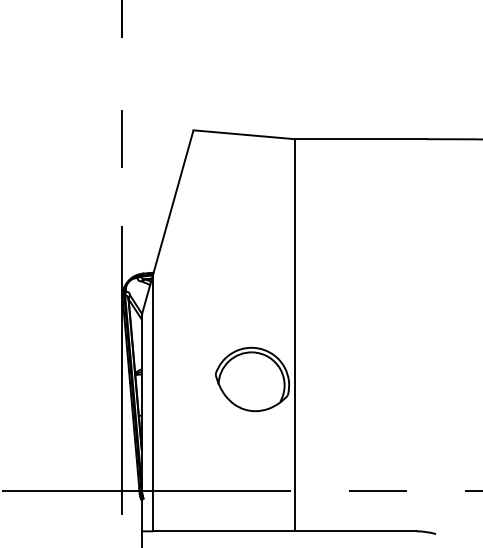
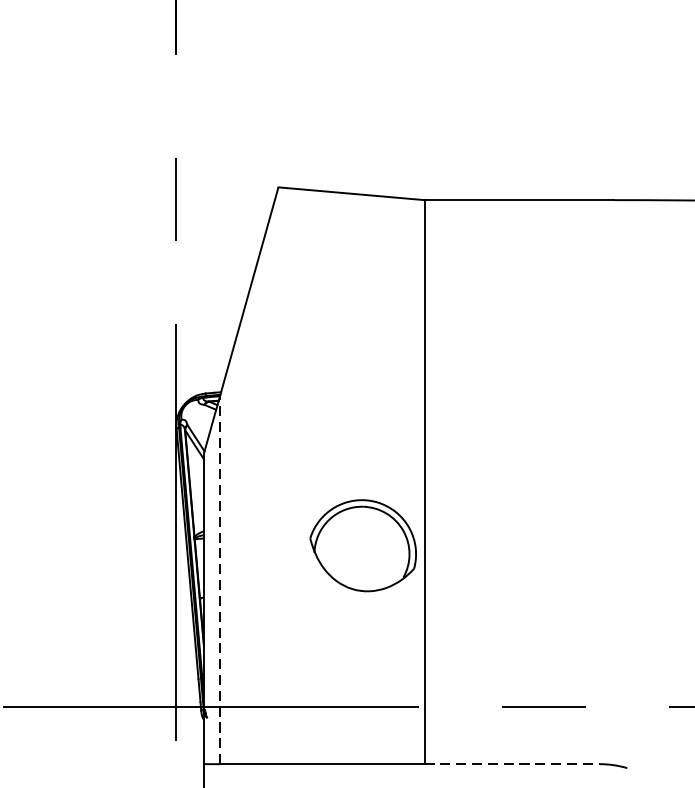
line: (153, 402) -> (220, 578), solid -> dashed
line: (355, 531) -> (511, 764), solid -> dashed

